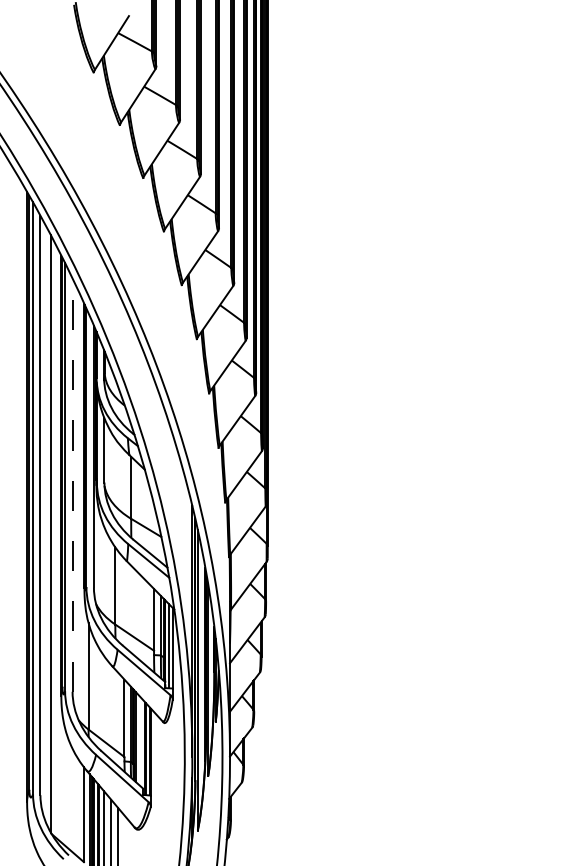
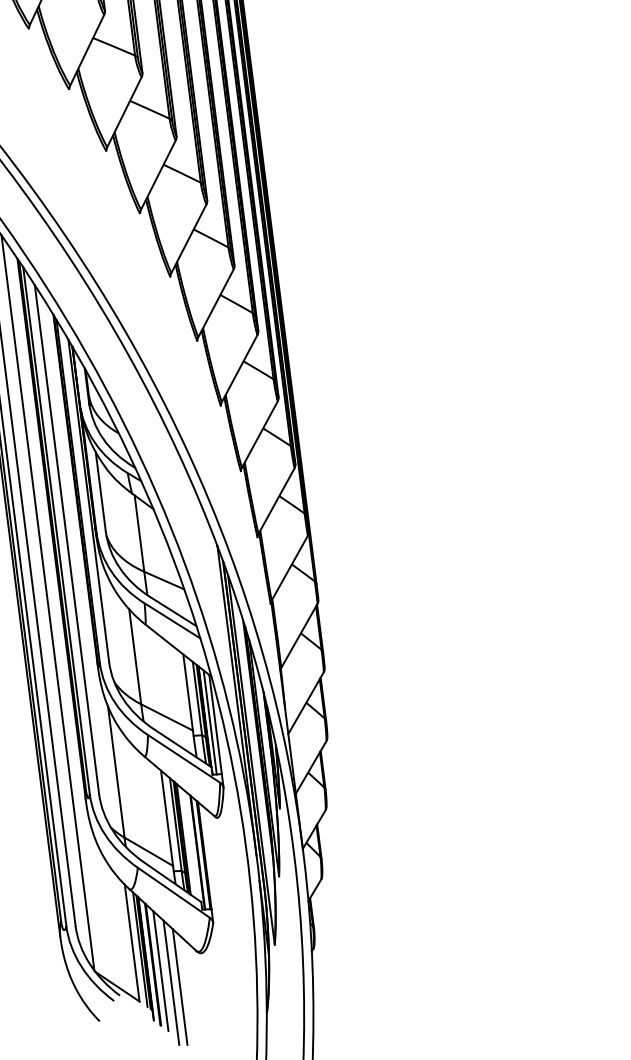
line: (72, 485) -> (66, 539), dashed -> solid

